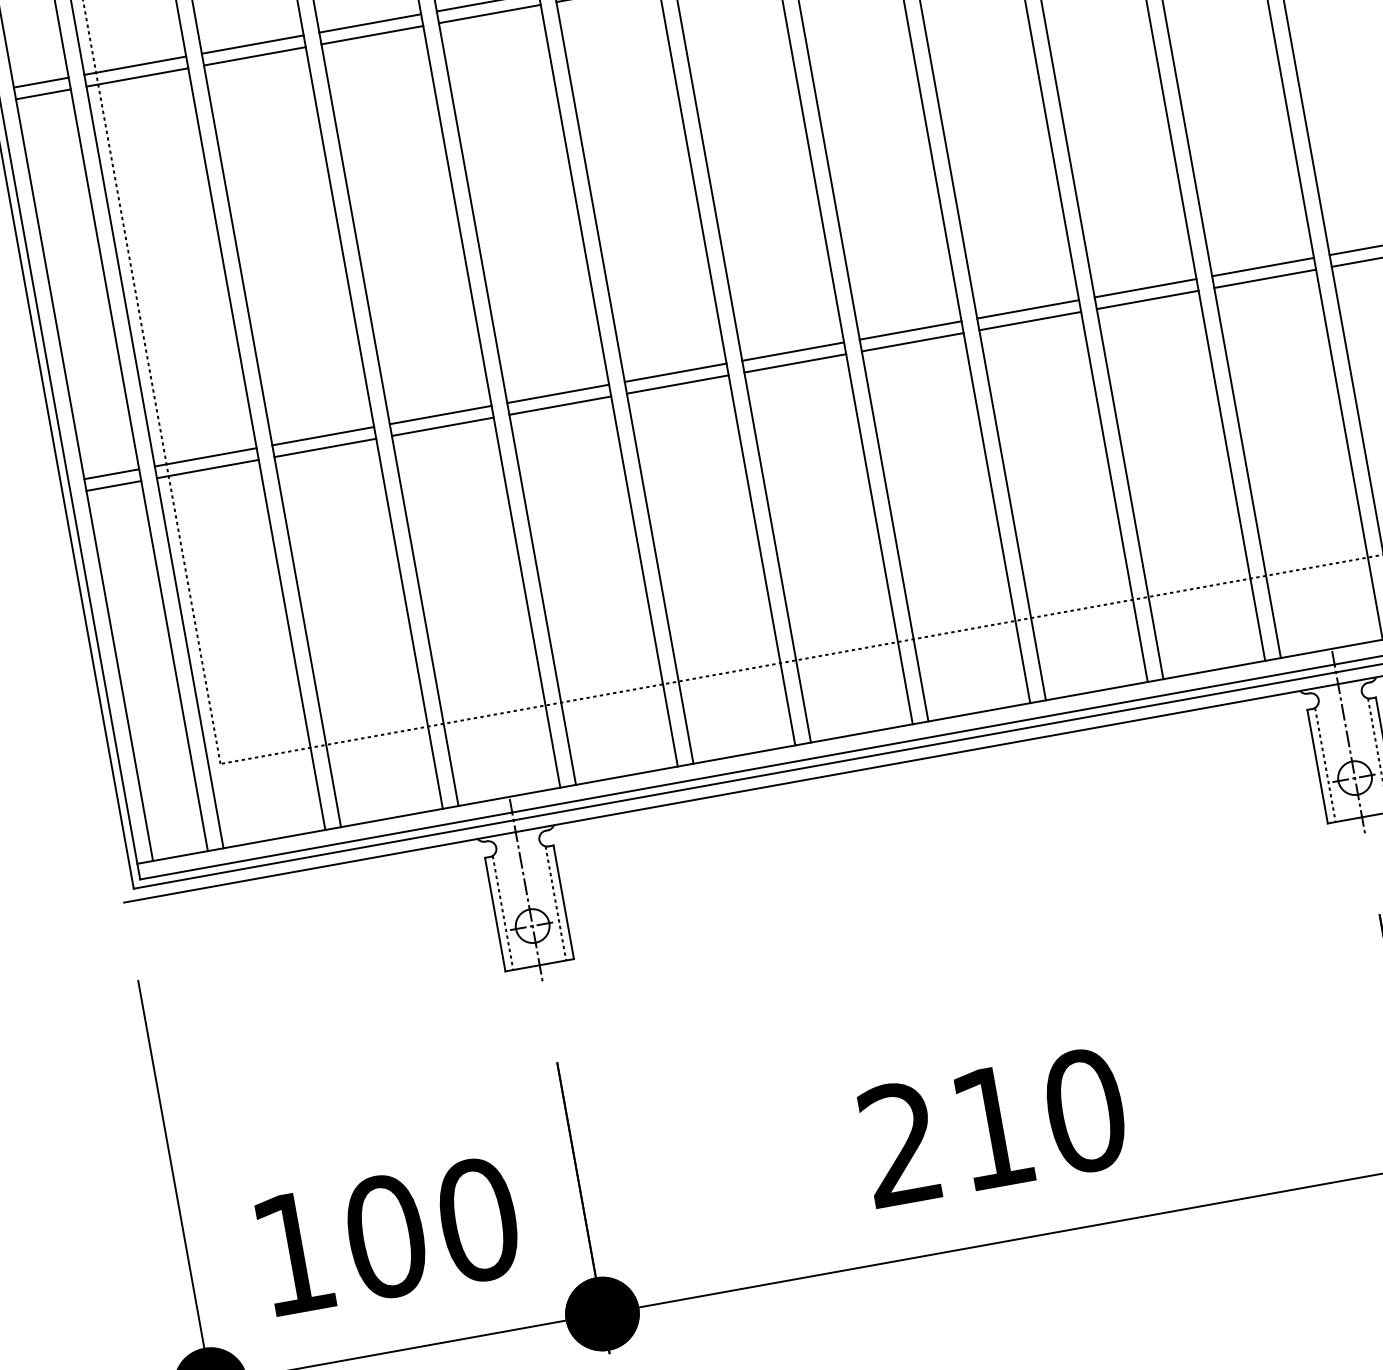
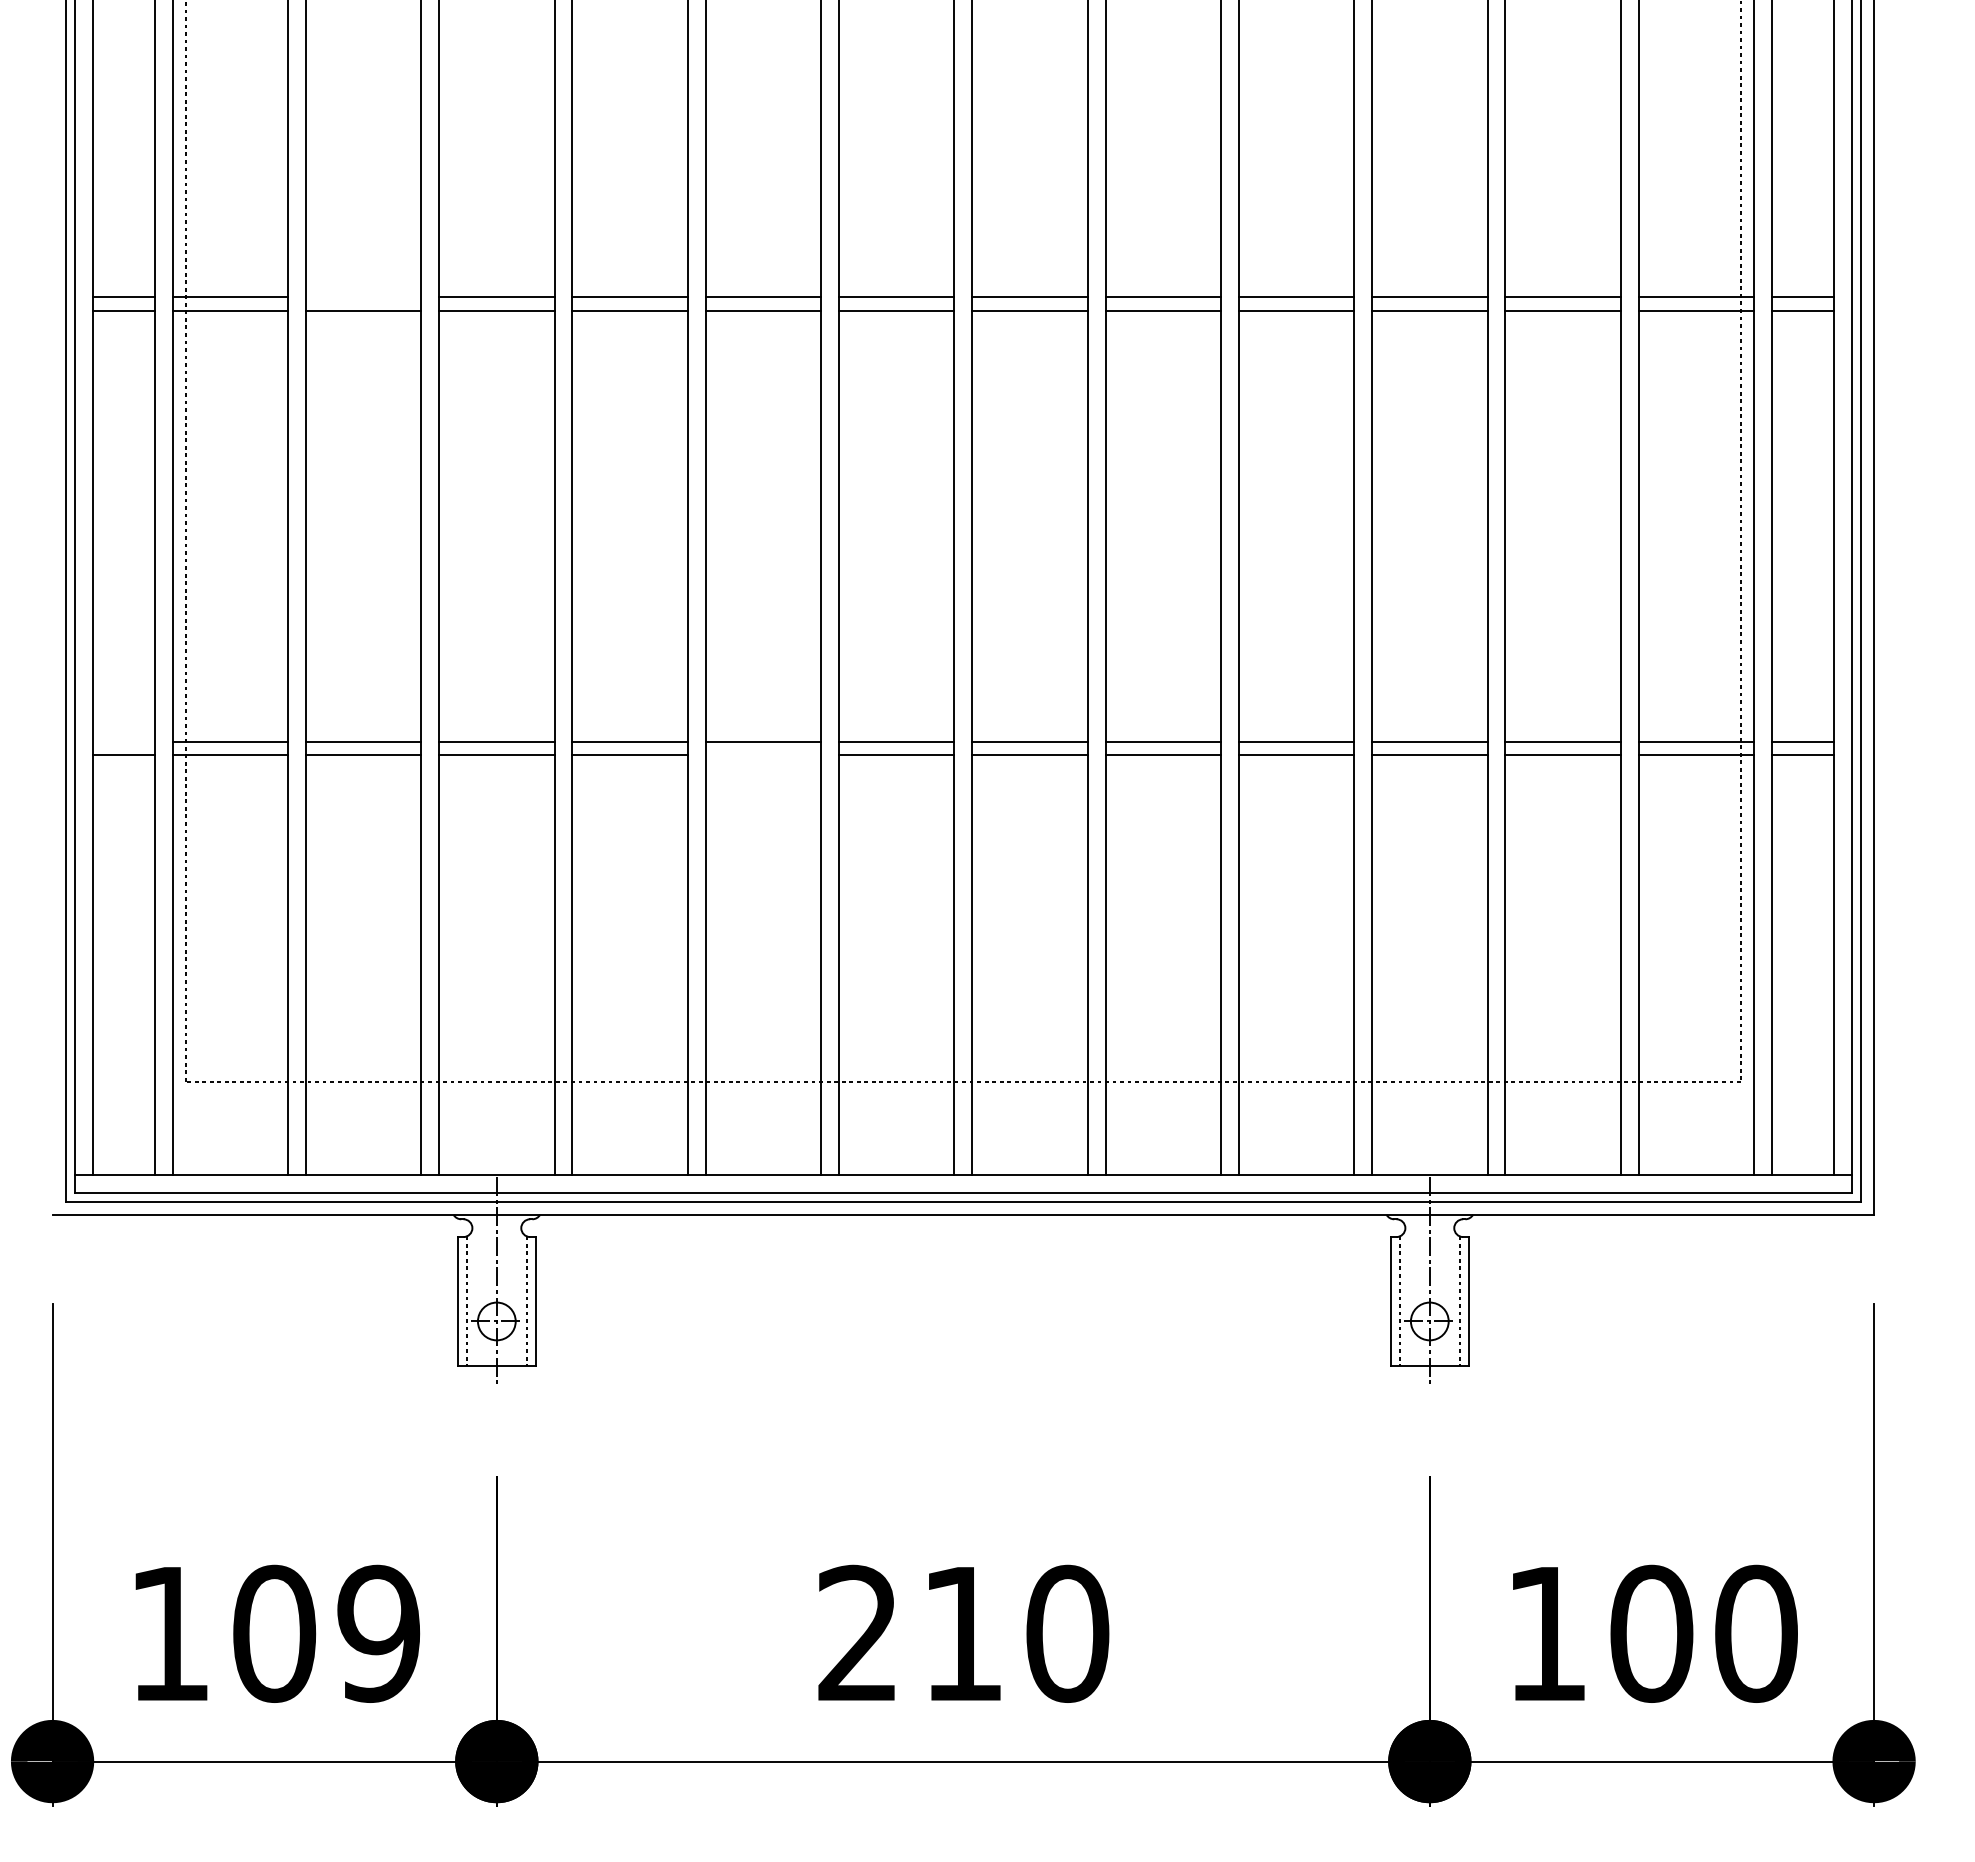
line: (252, 44) -> (363, 297), removed
line: (677, 384) -> (763, 755), removed
line: (111, 474) -> (123, 741), removed
text: (477, 1219) -> (378, 1633), 100 -> 109

